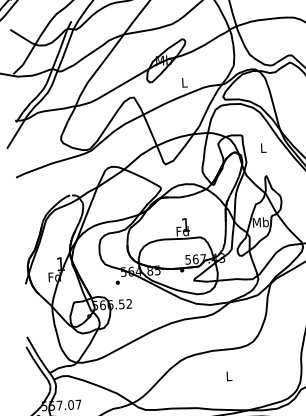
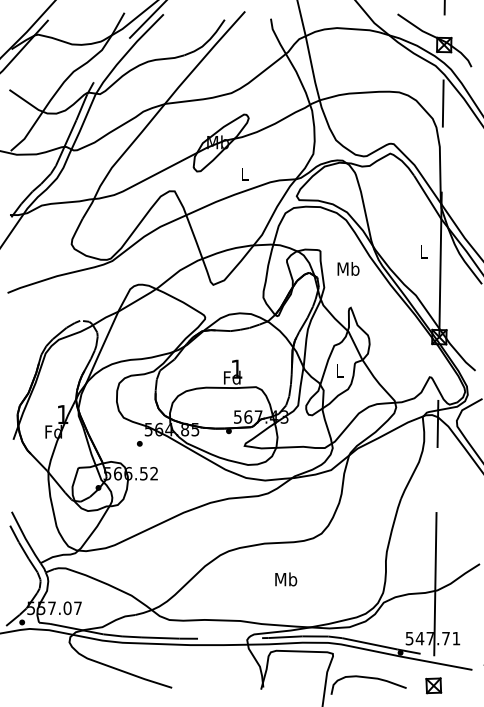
text: (263, 147) -> (348, 268), L -> Mb
text: (260, 222) -> (339, 370), Mb -> L
text: (229, 376) -> (286, 579), L -> Mb

